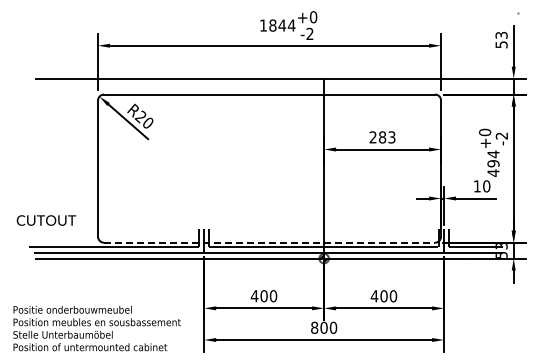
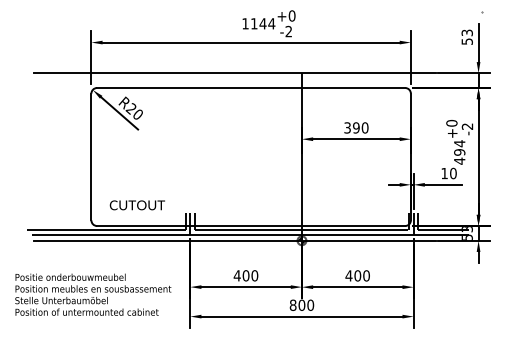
text: (272, 25) -> (253, 23), 1844 -> 1144
text: (382, 137) -> (356, 128), 283 -> 390
text: (46, 220) -> (137, 205), moved
line: (269, 242) -> (251, 225), dashed -> solid
text: (96, 328) -> (92, 294), moved

